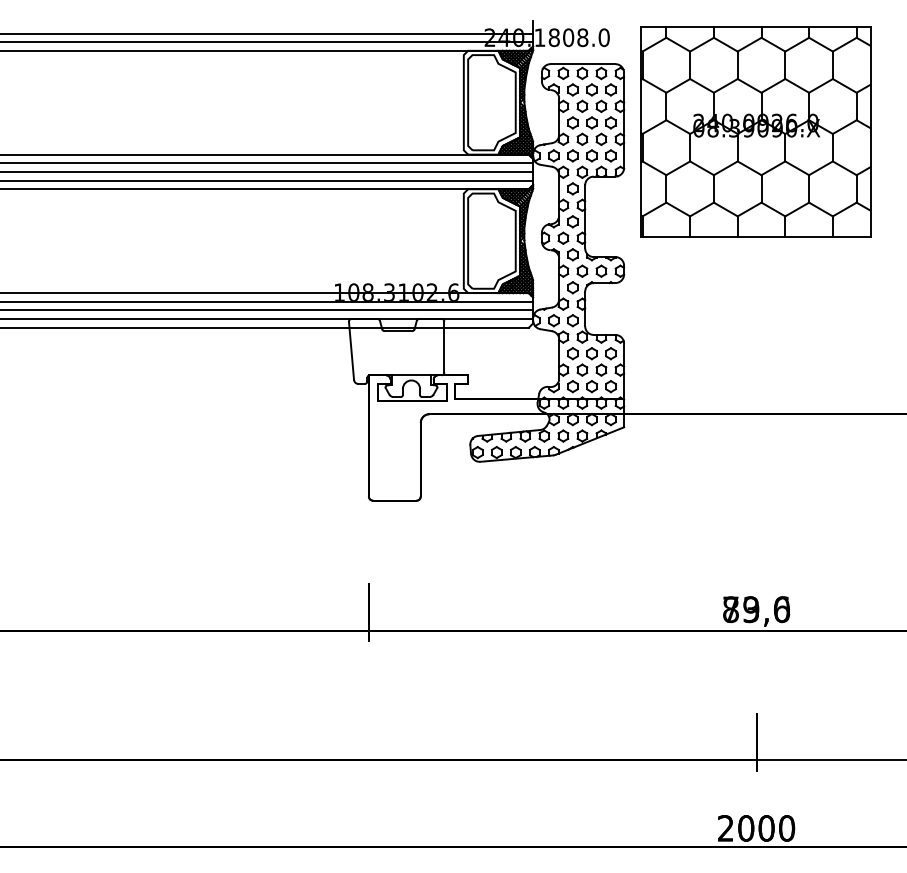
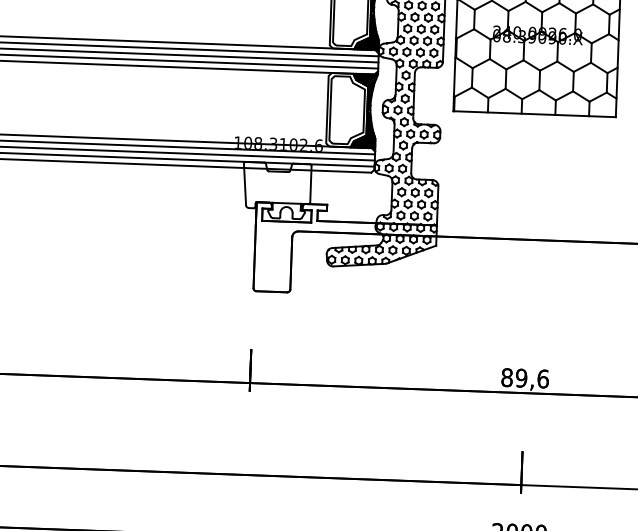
text: (756, 609) -> (525, 378), 73,0 -> 89,6

